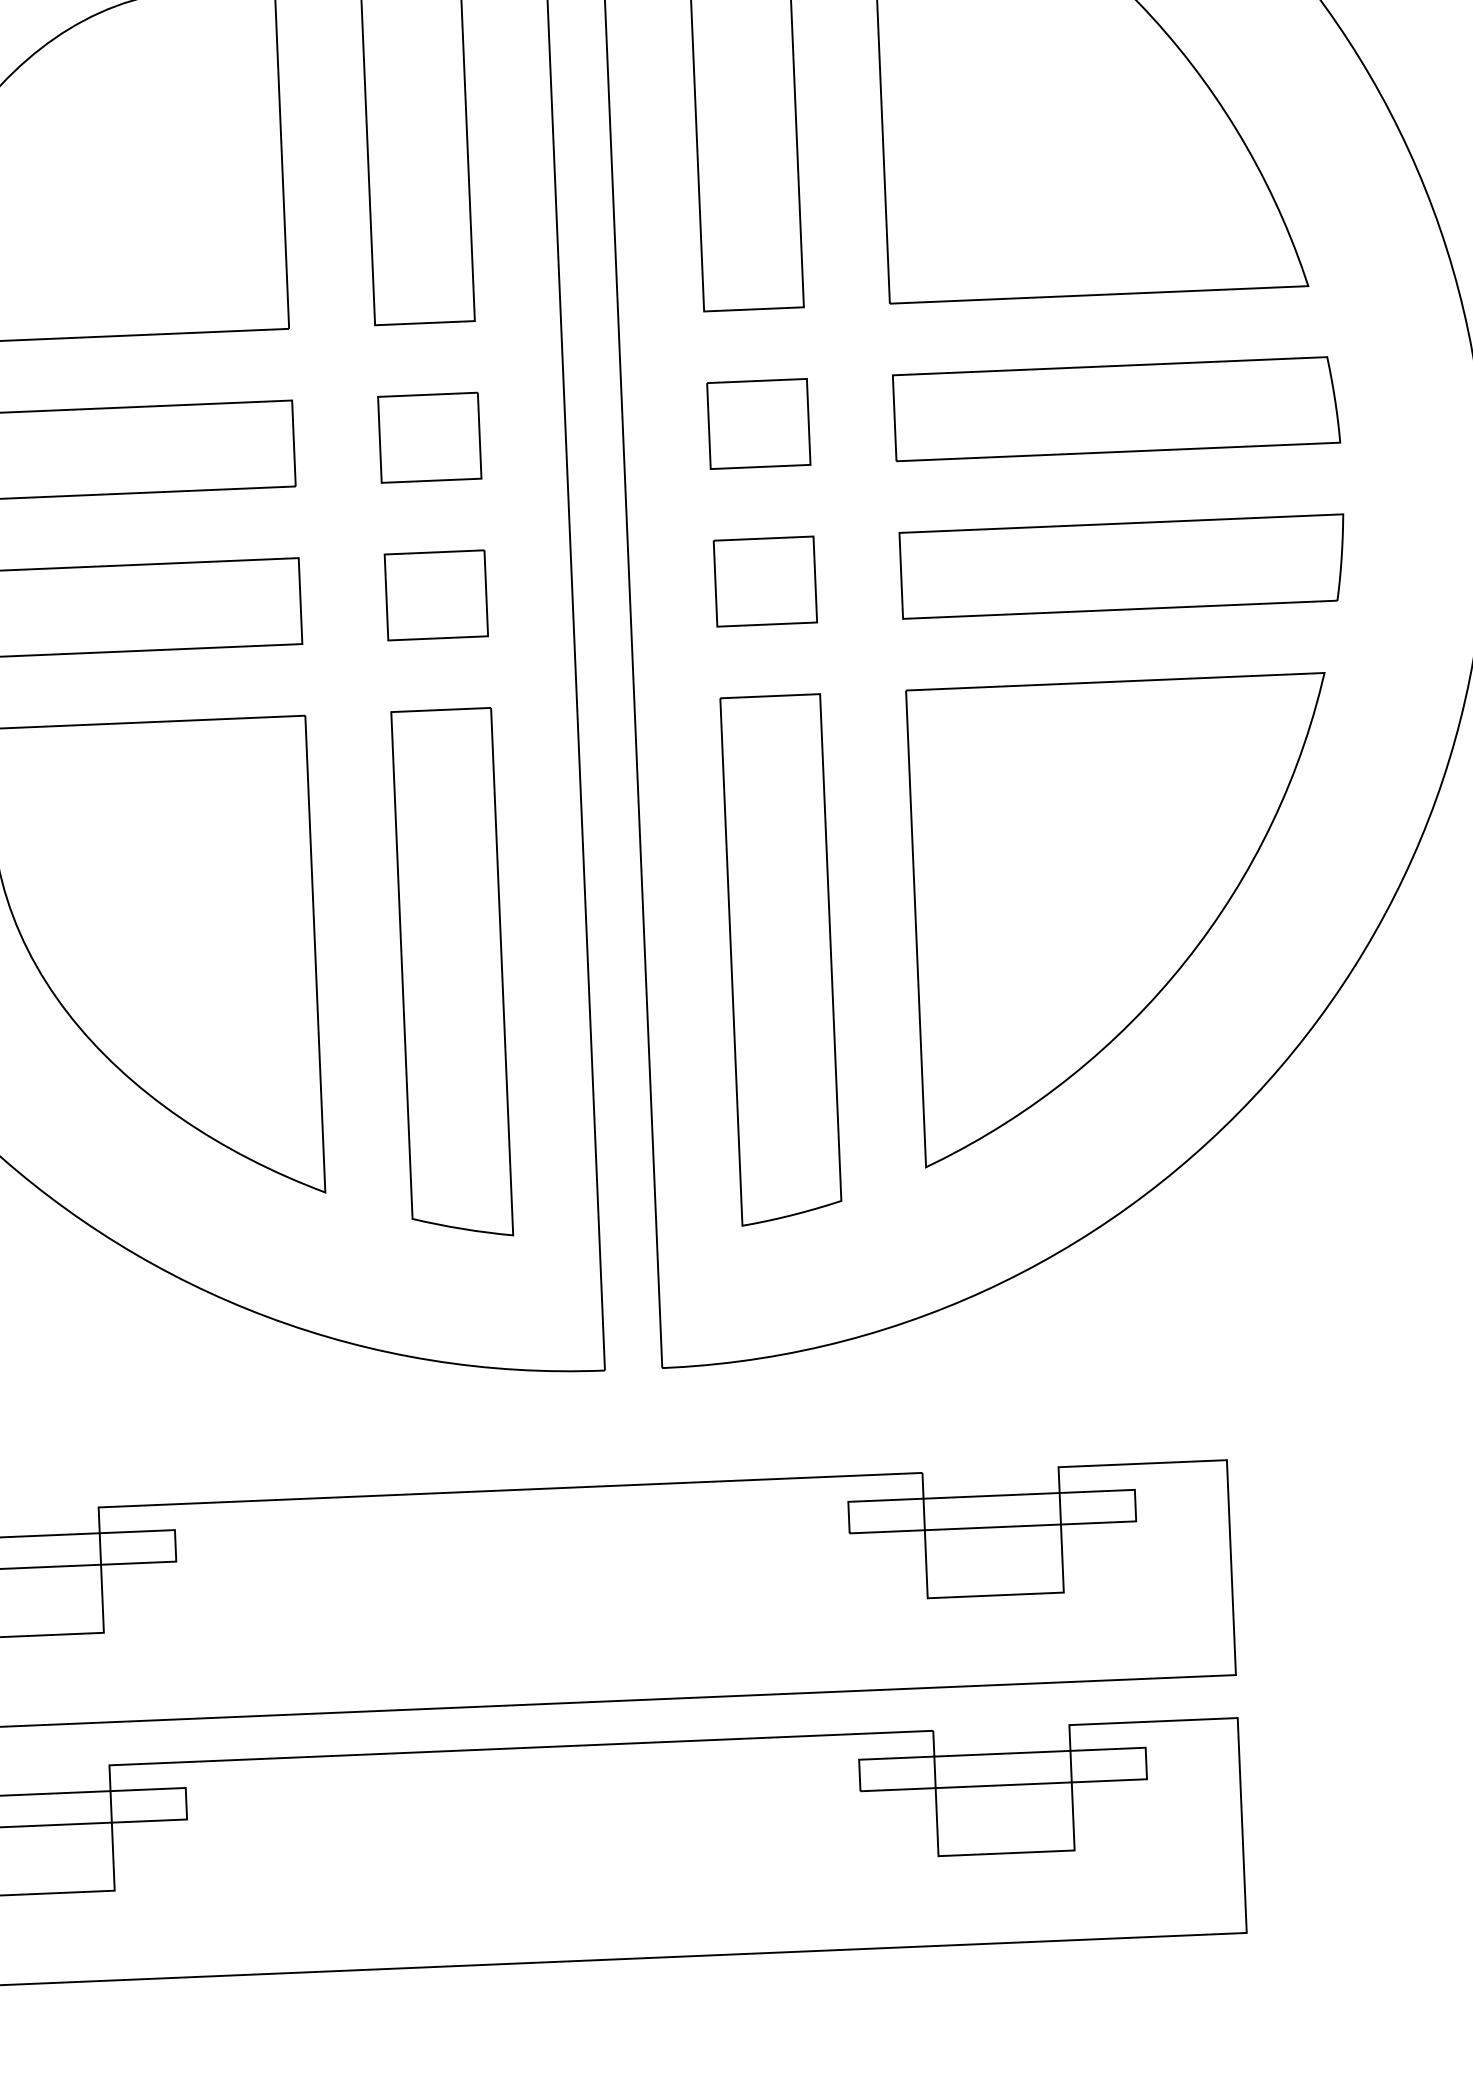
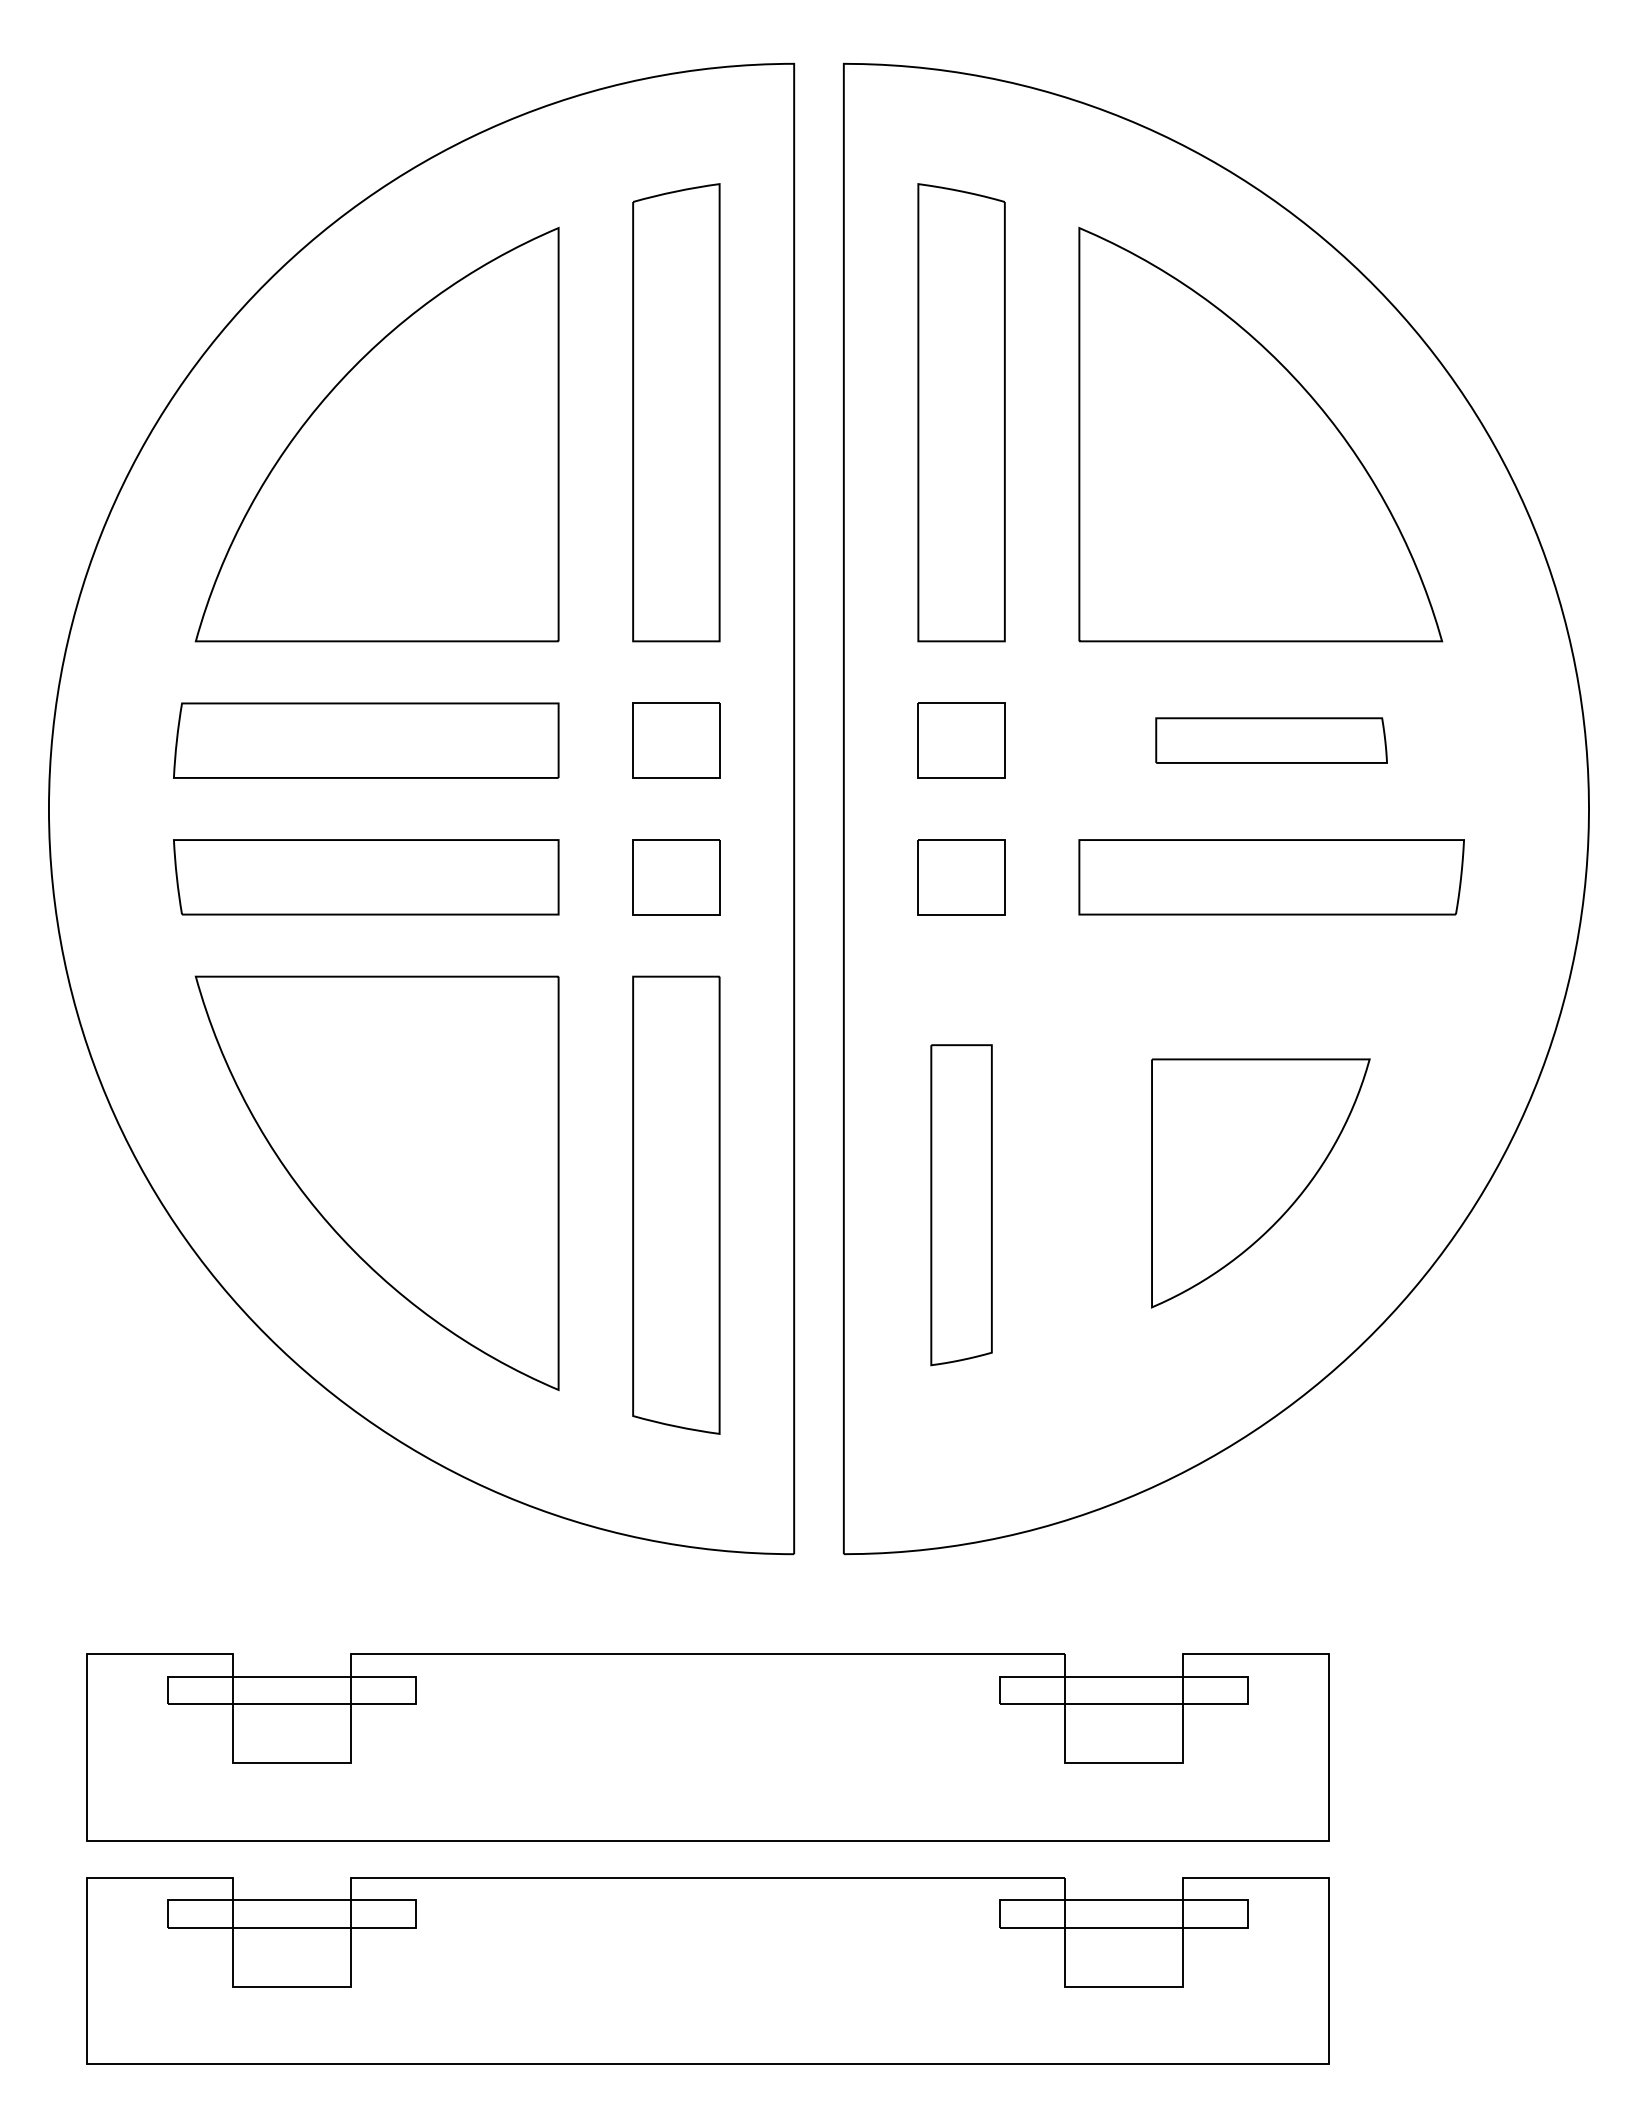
part: (1116, 408) -> (1271, 740), size x0.6
part: (1125, 920) -> (1260, 1183), size x0.6
part: (781, 959) -> (961, 1204), size x0.7

